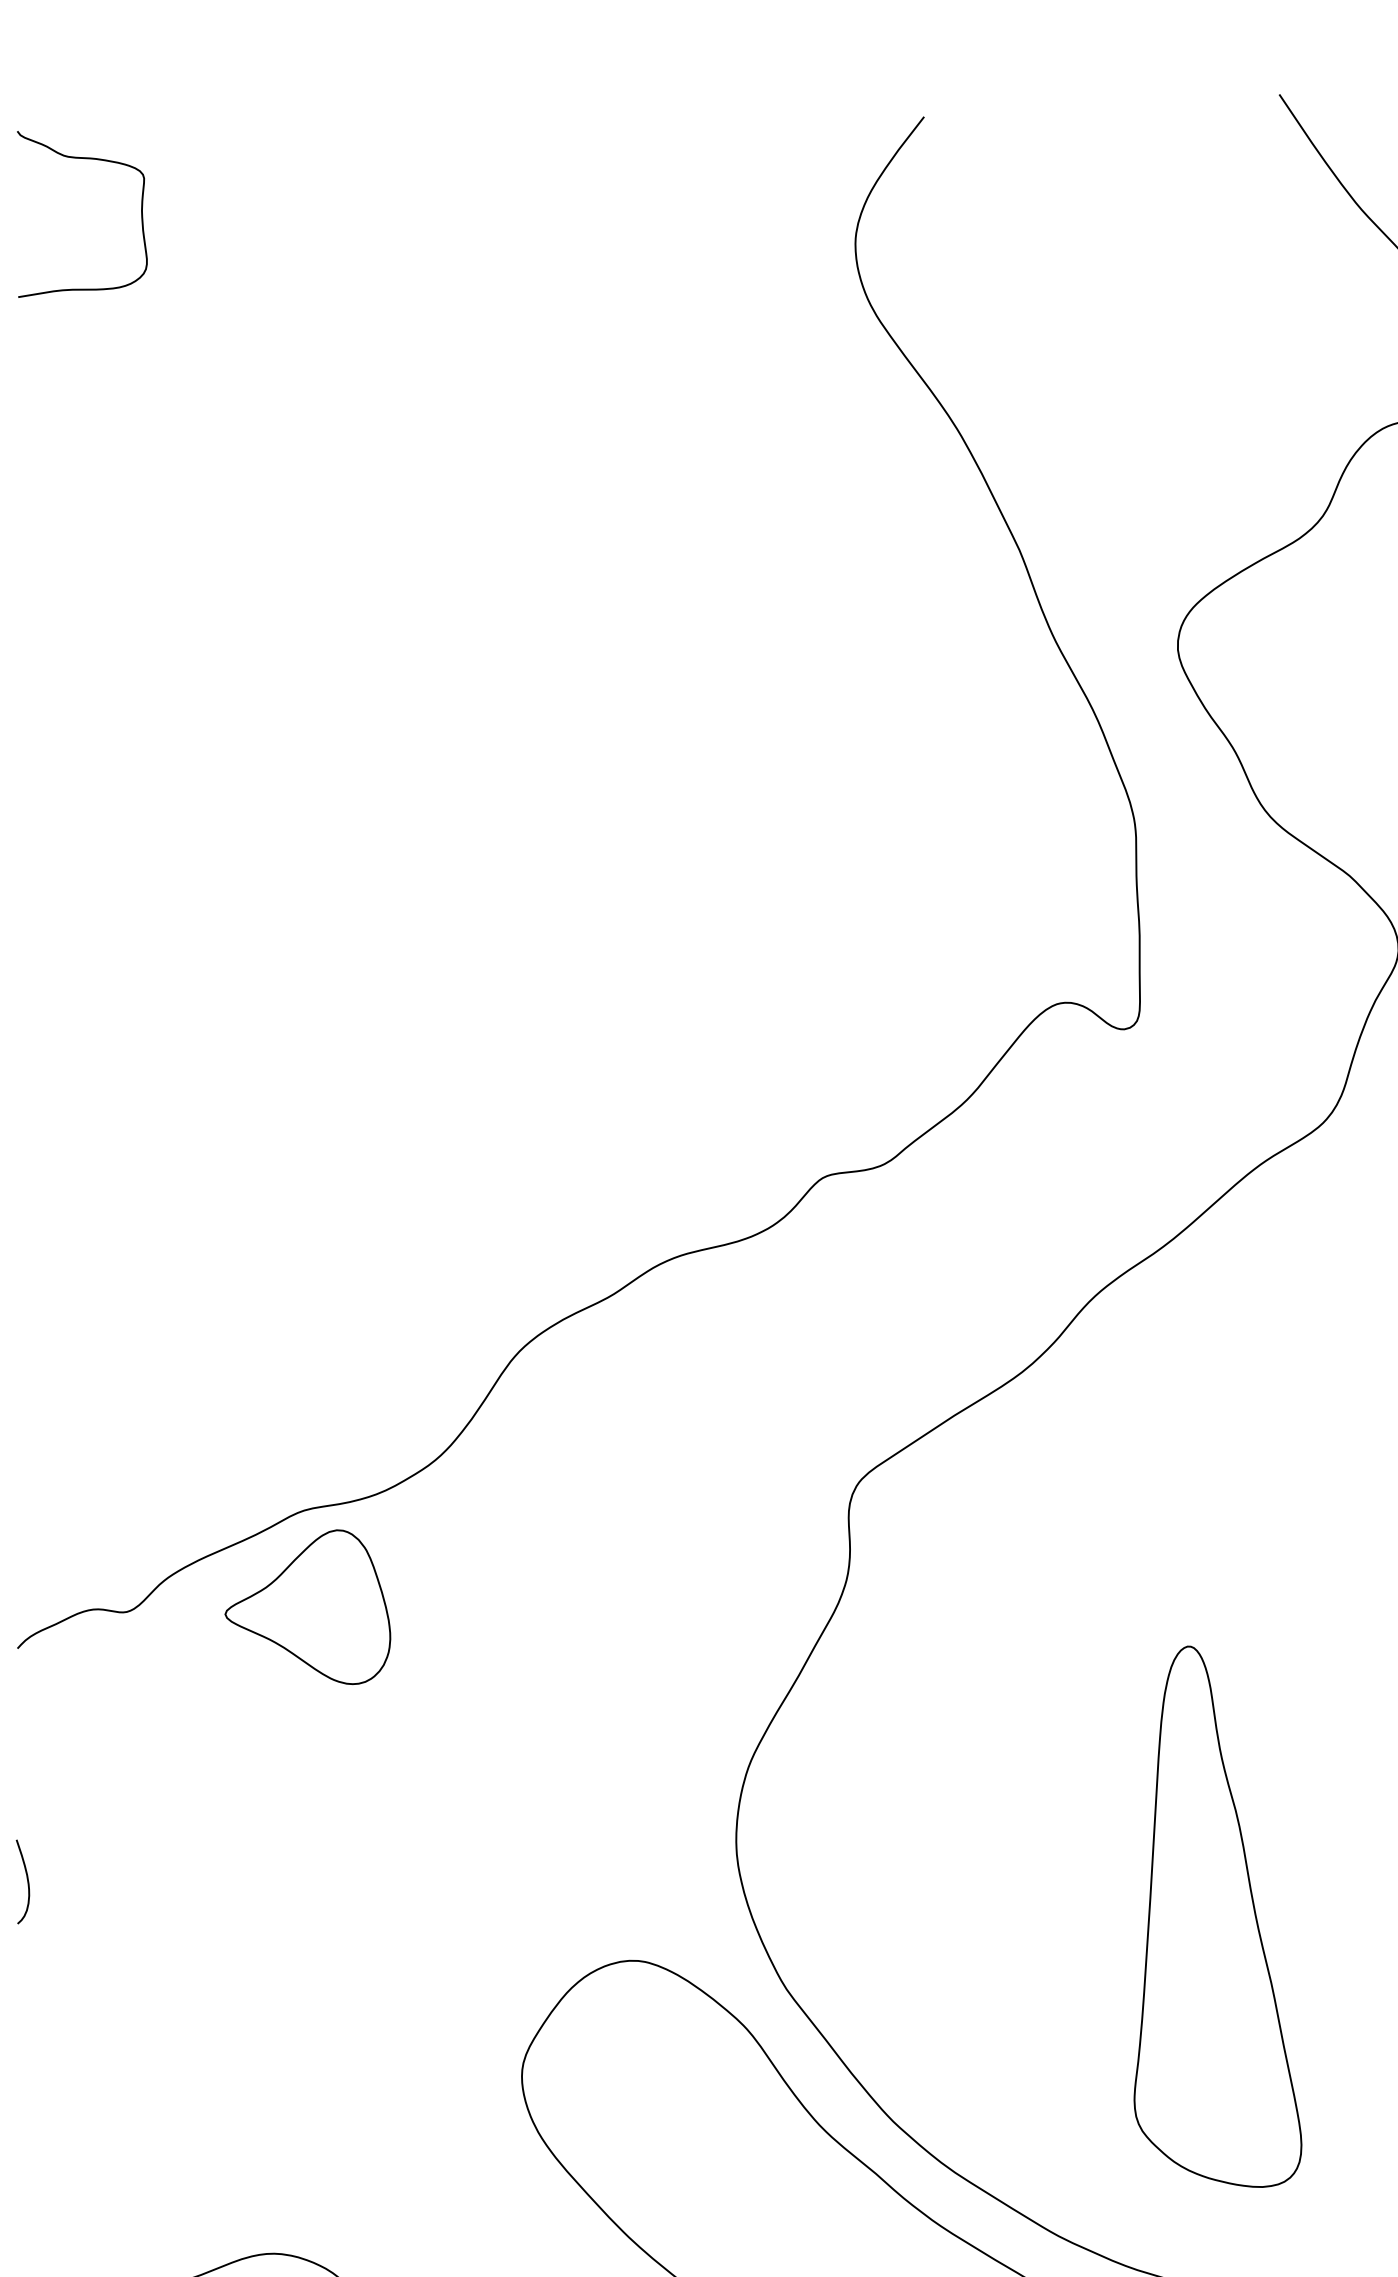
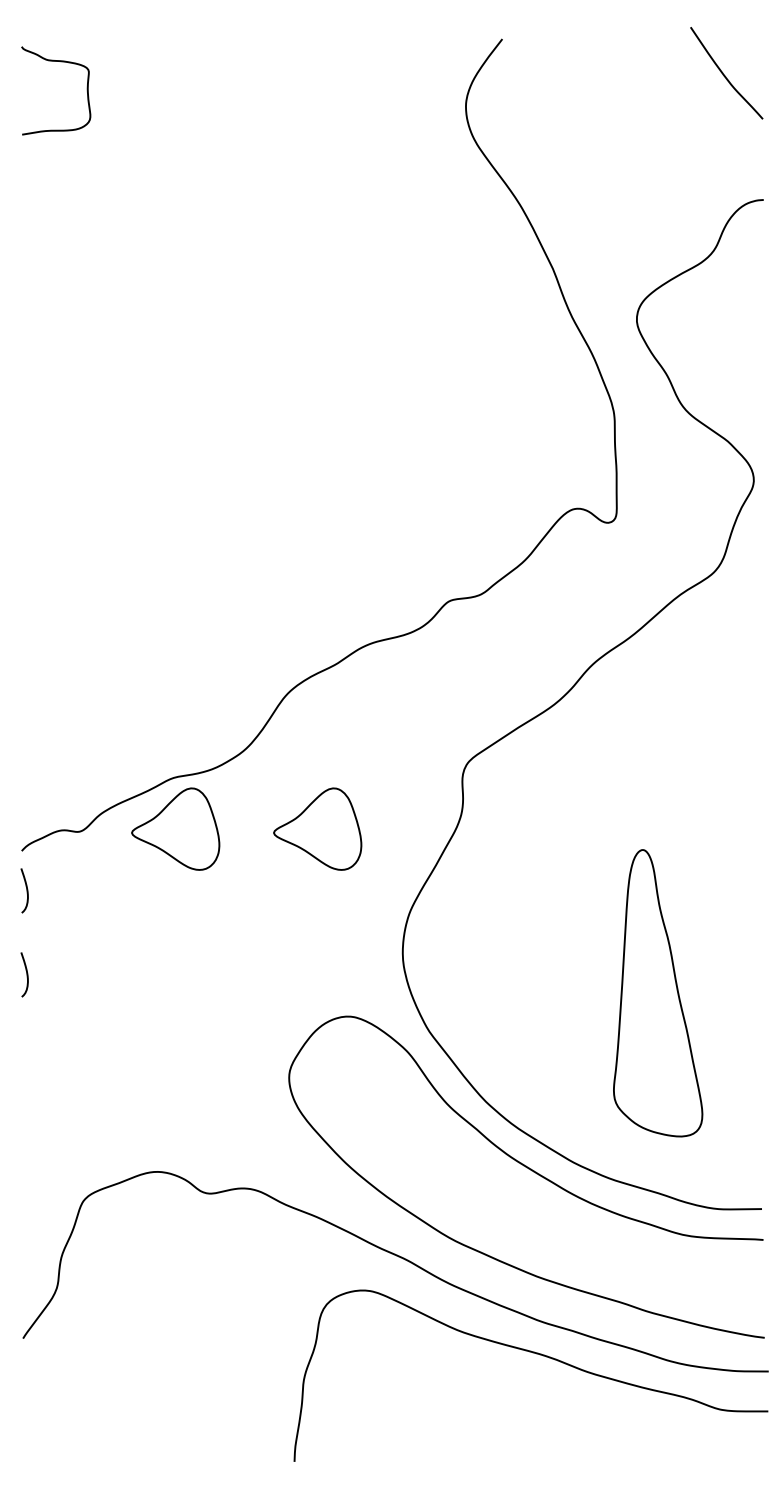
part: (575, 1605) -> (317, 828), added
curve: (26, 1722) -> (26, 890), added

